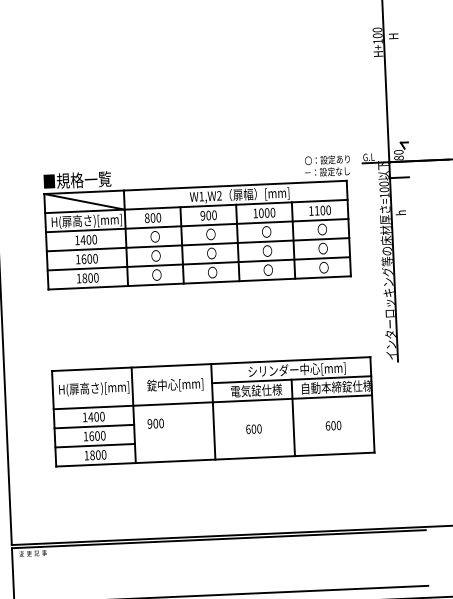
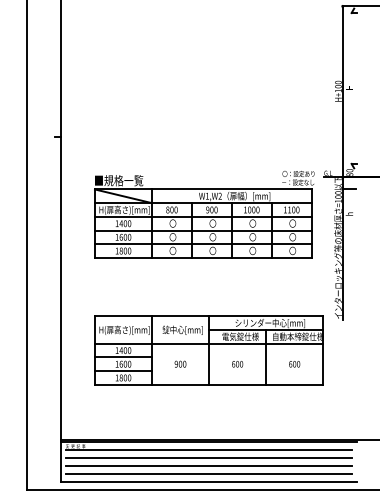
text: (155, 422) -> (180, 363), moved
line: (218, 549) -> (208, 449), added
line: (219, 561) -> (208, 457), added
line: (219, 572) -> (208, 465), added
line: (220, 583) -> (208, 473), added

